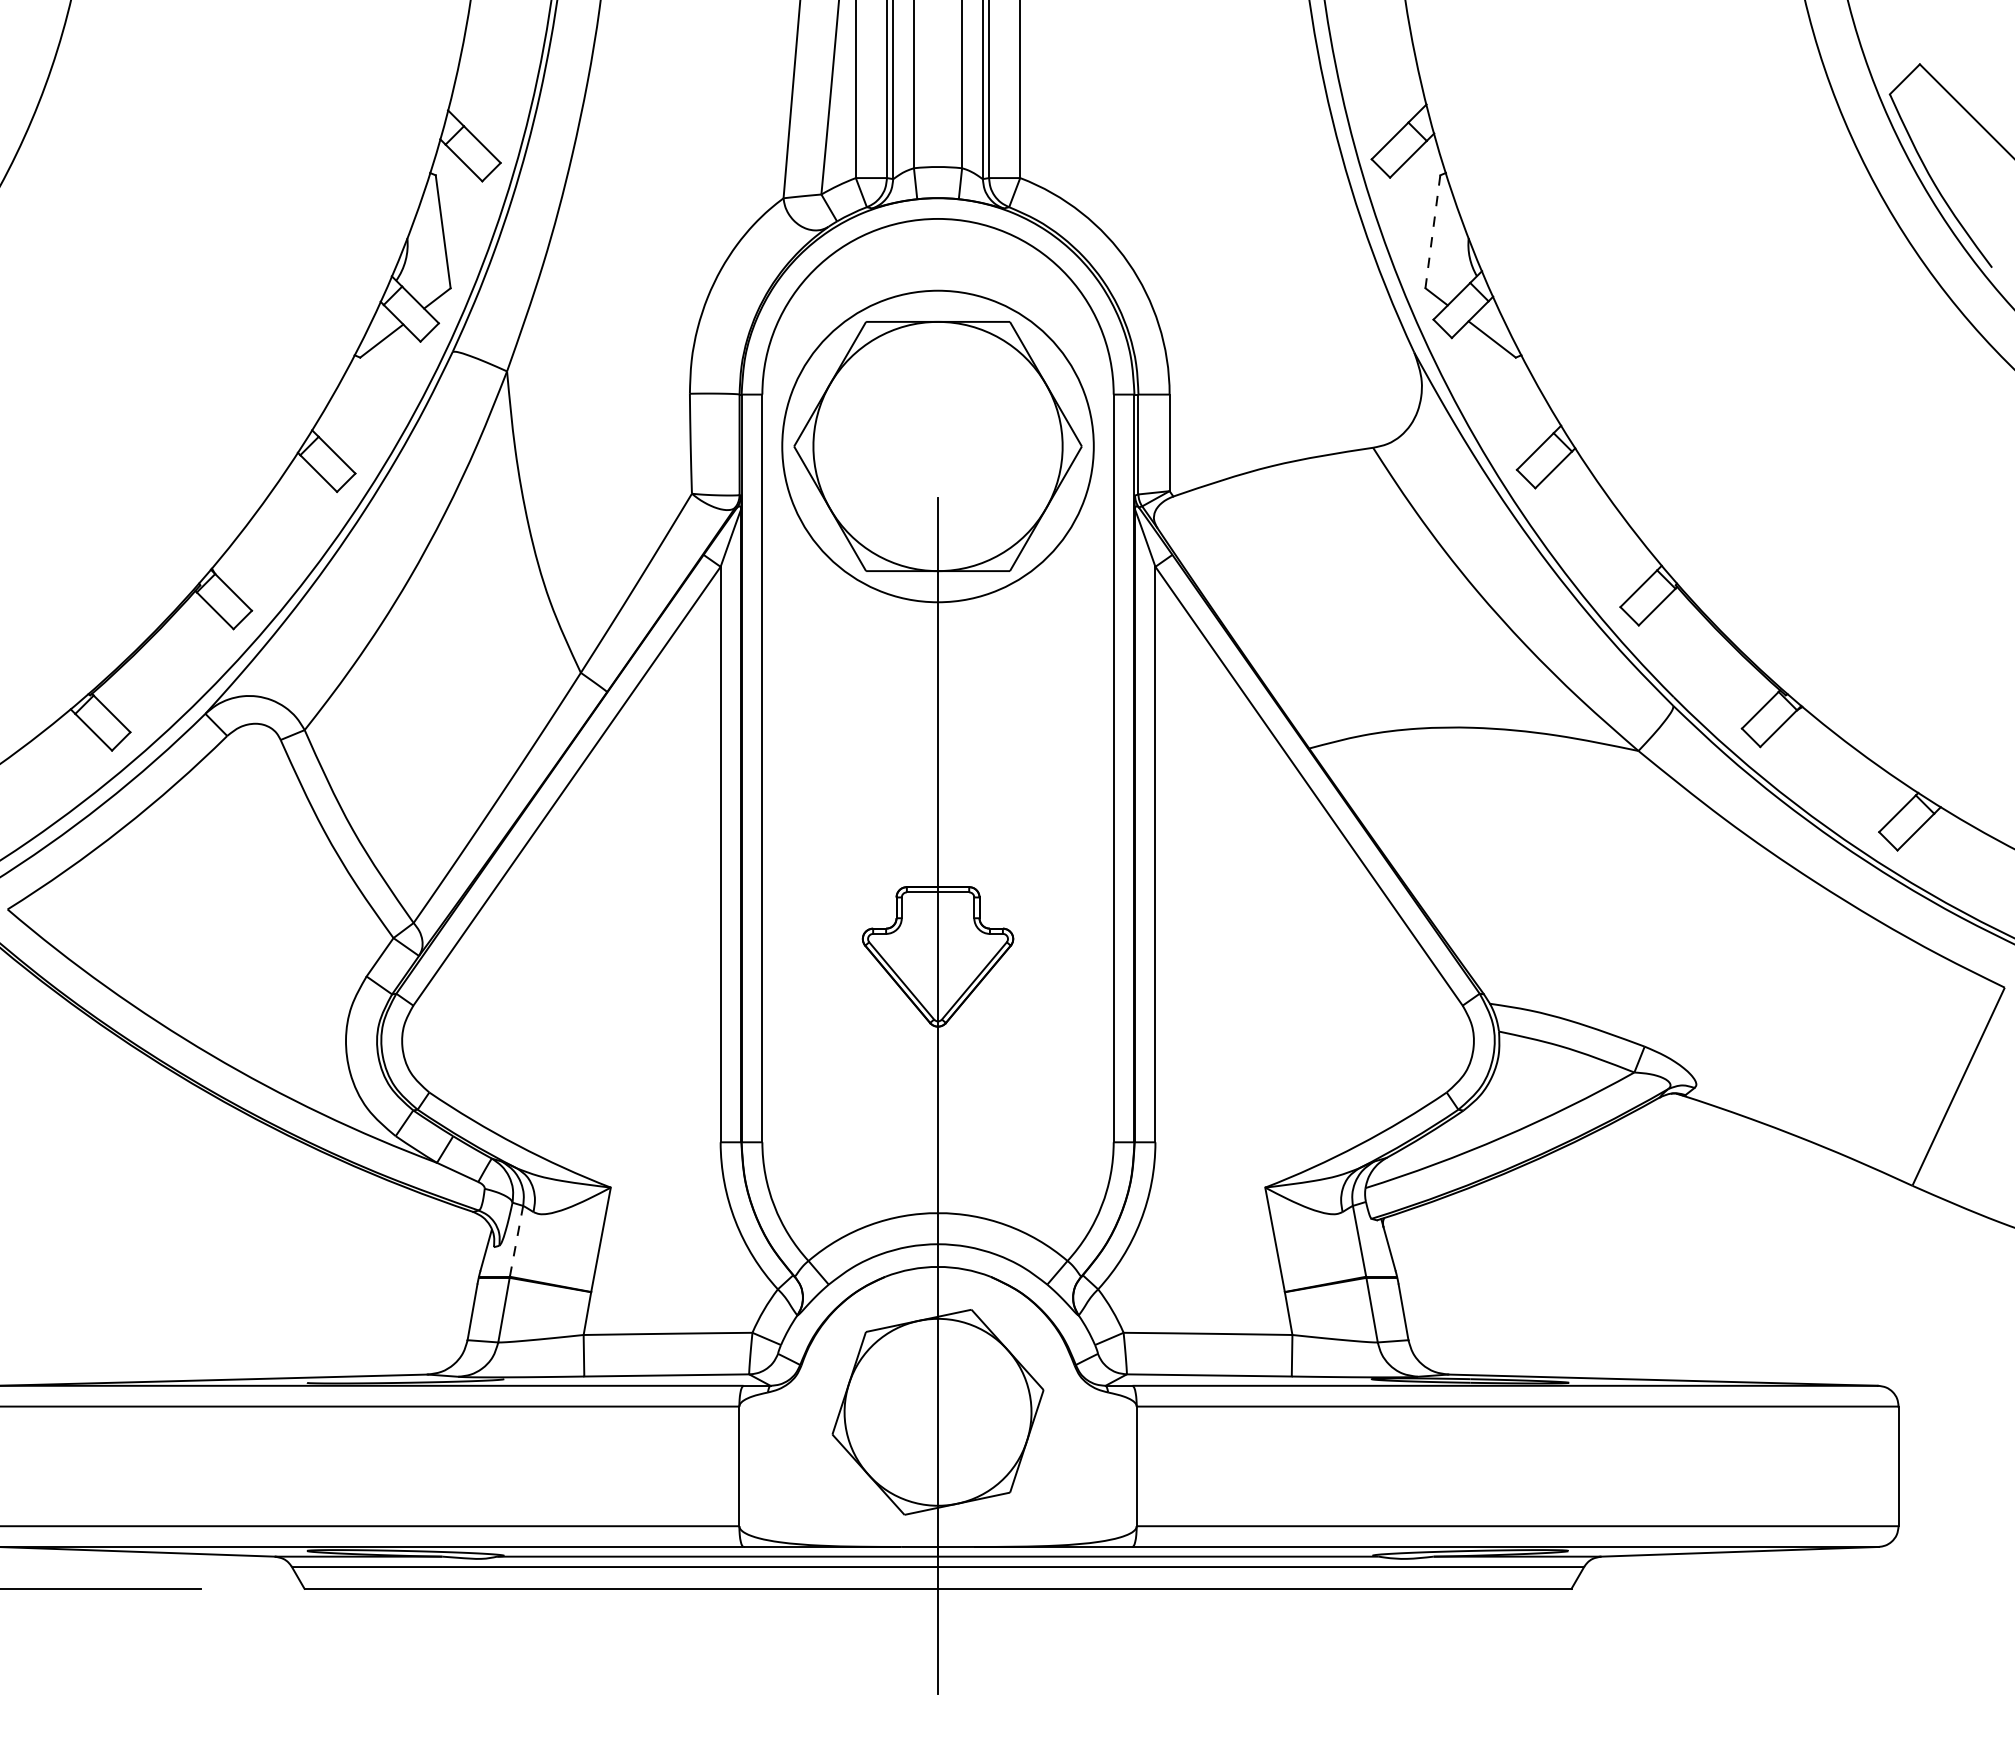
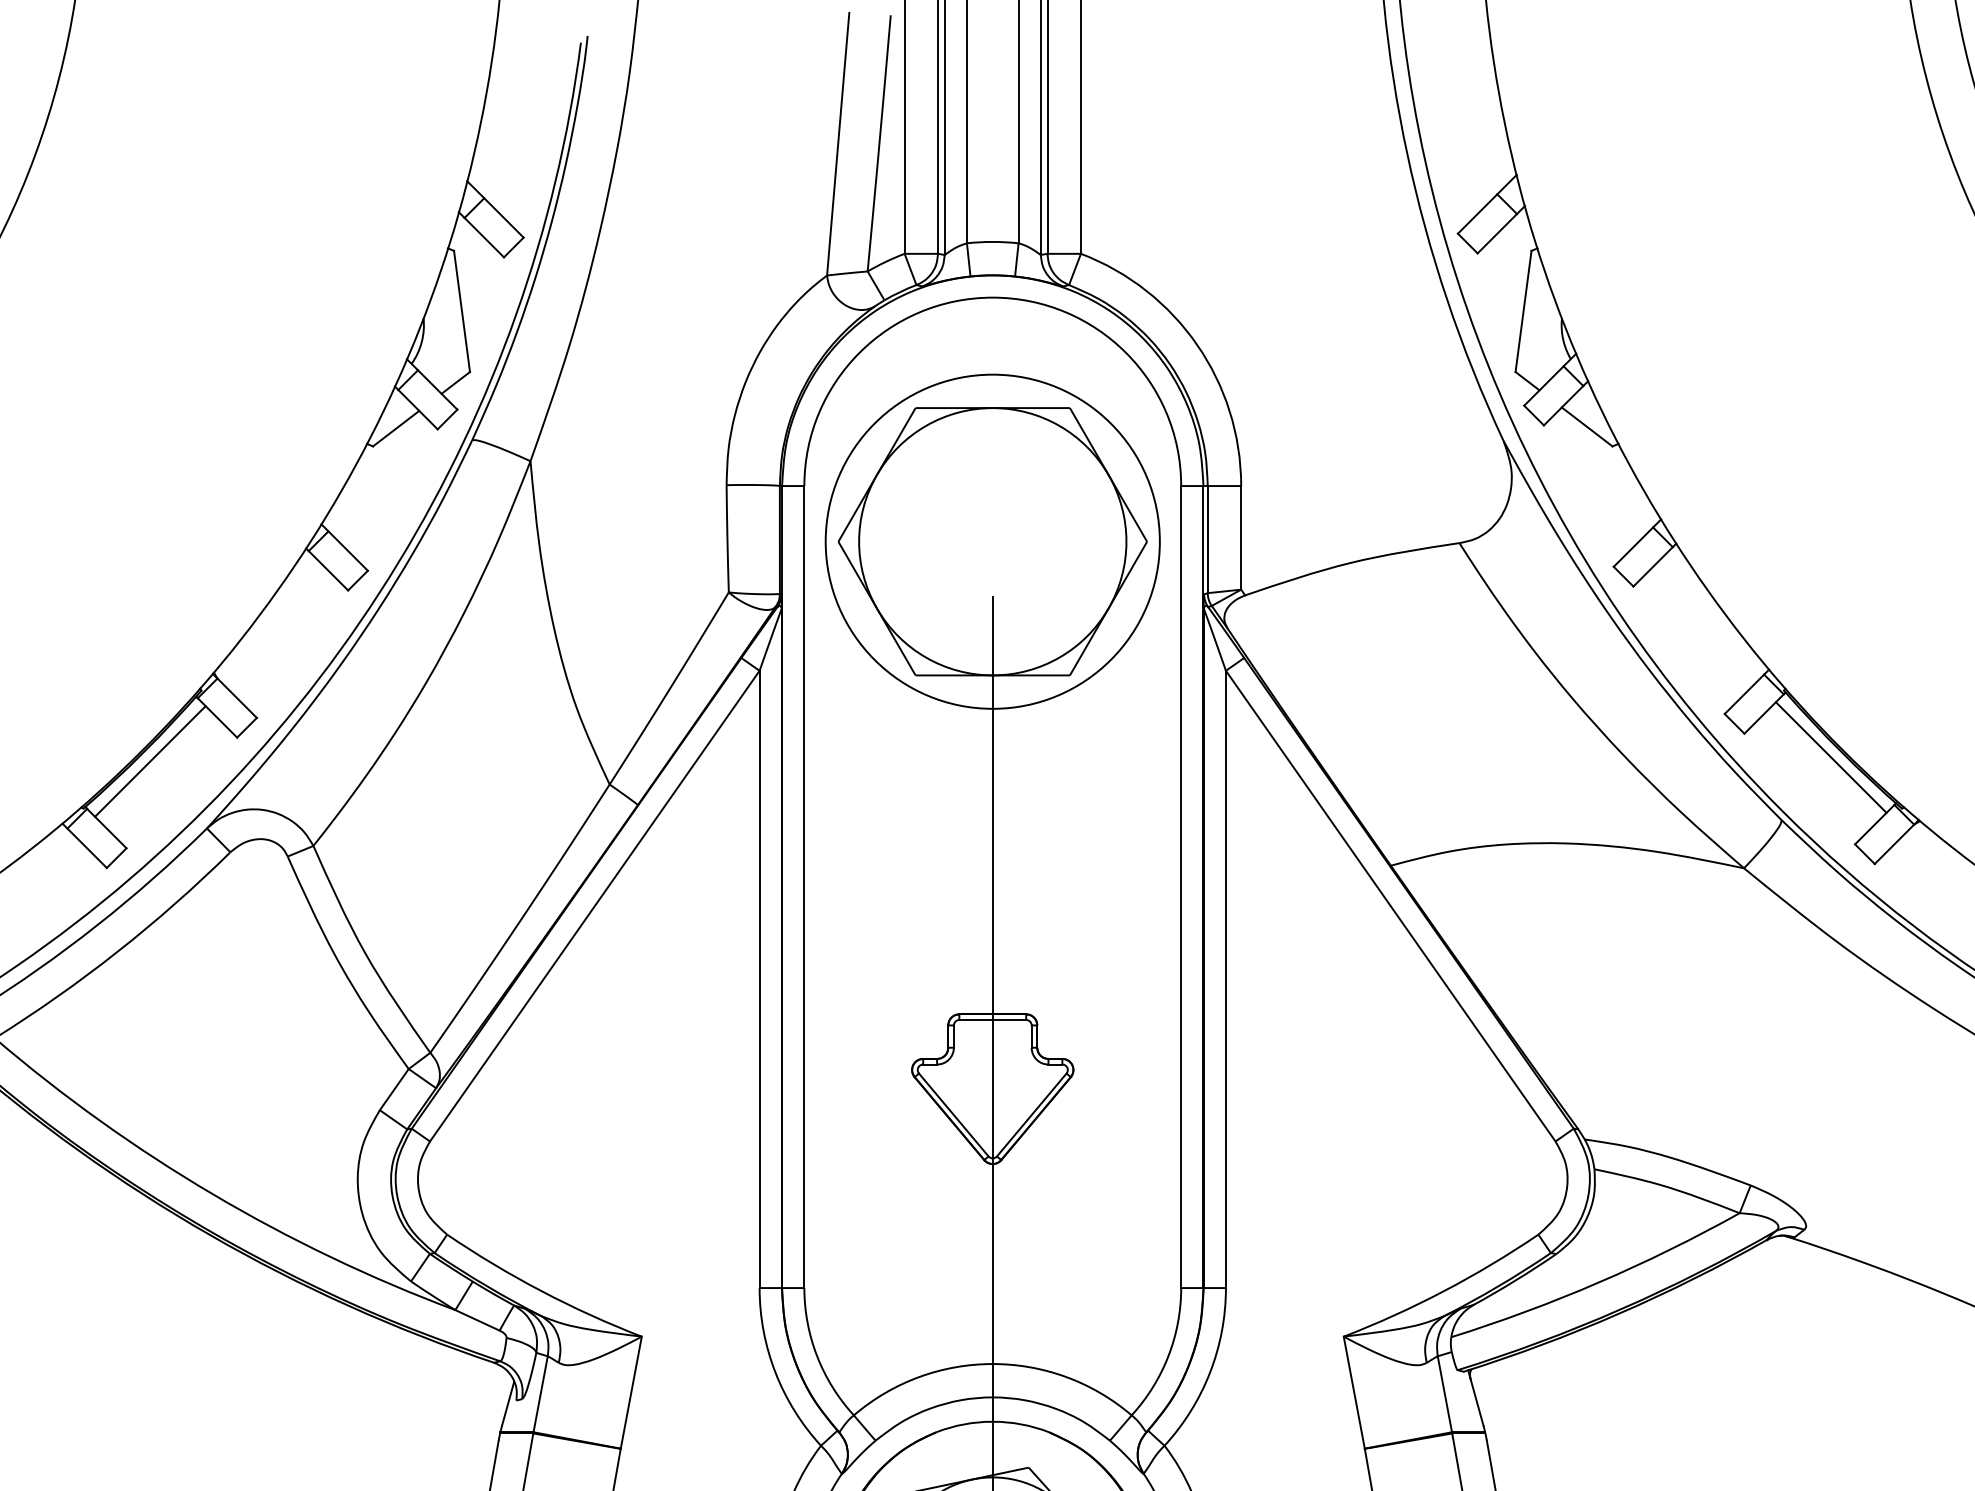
line: (1432, 231) -> (1523, 311), dashed -> solid
line: (1719, 647) -> (1830, 757), added
line: (152, 650) -> (150, 760), added
line: (516, 1240) -> (540, 1393), dashed -> solid

